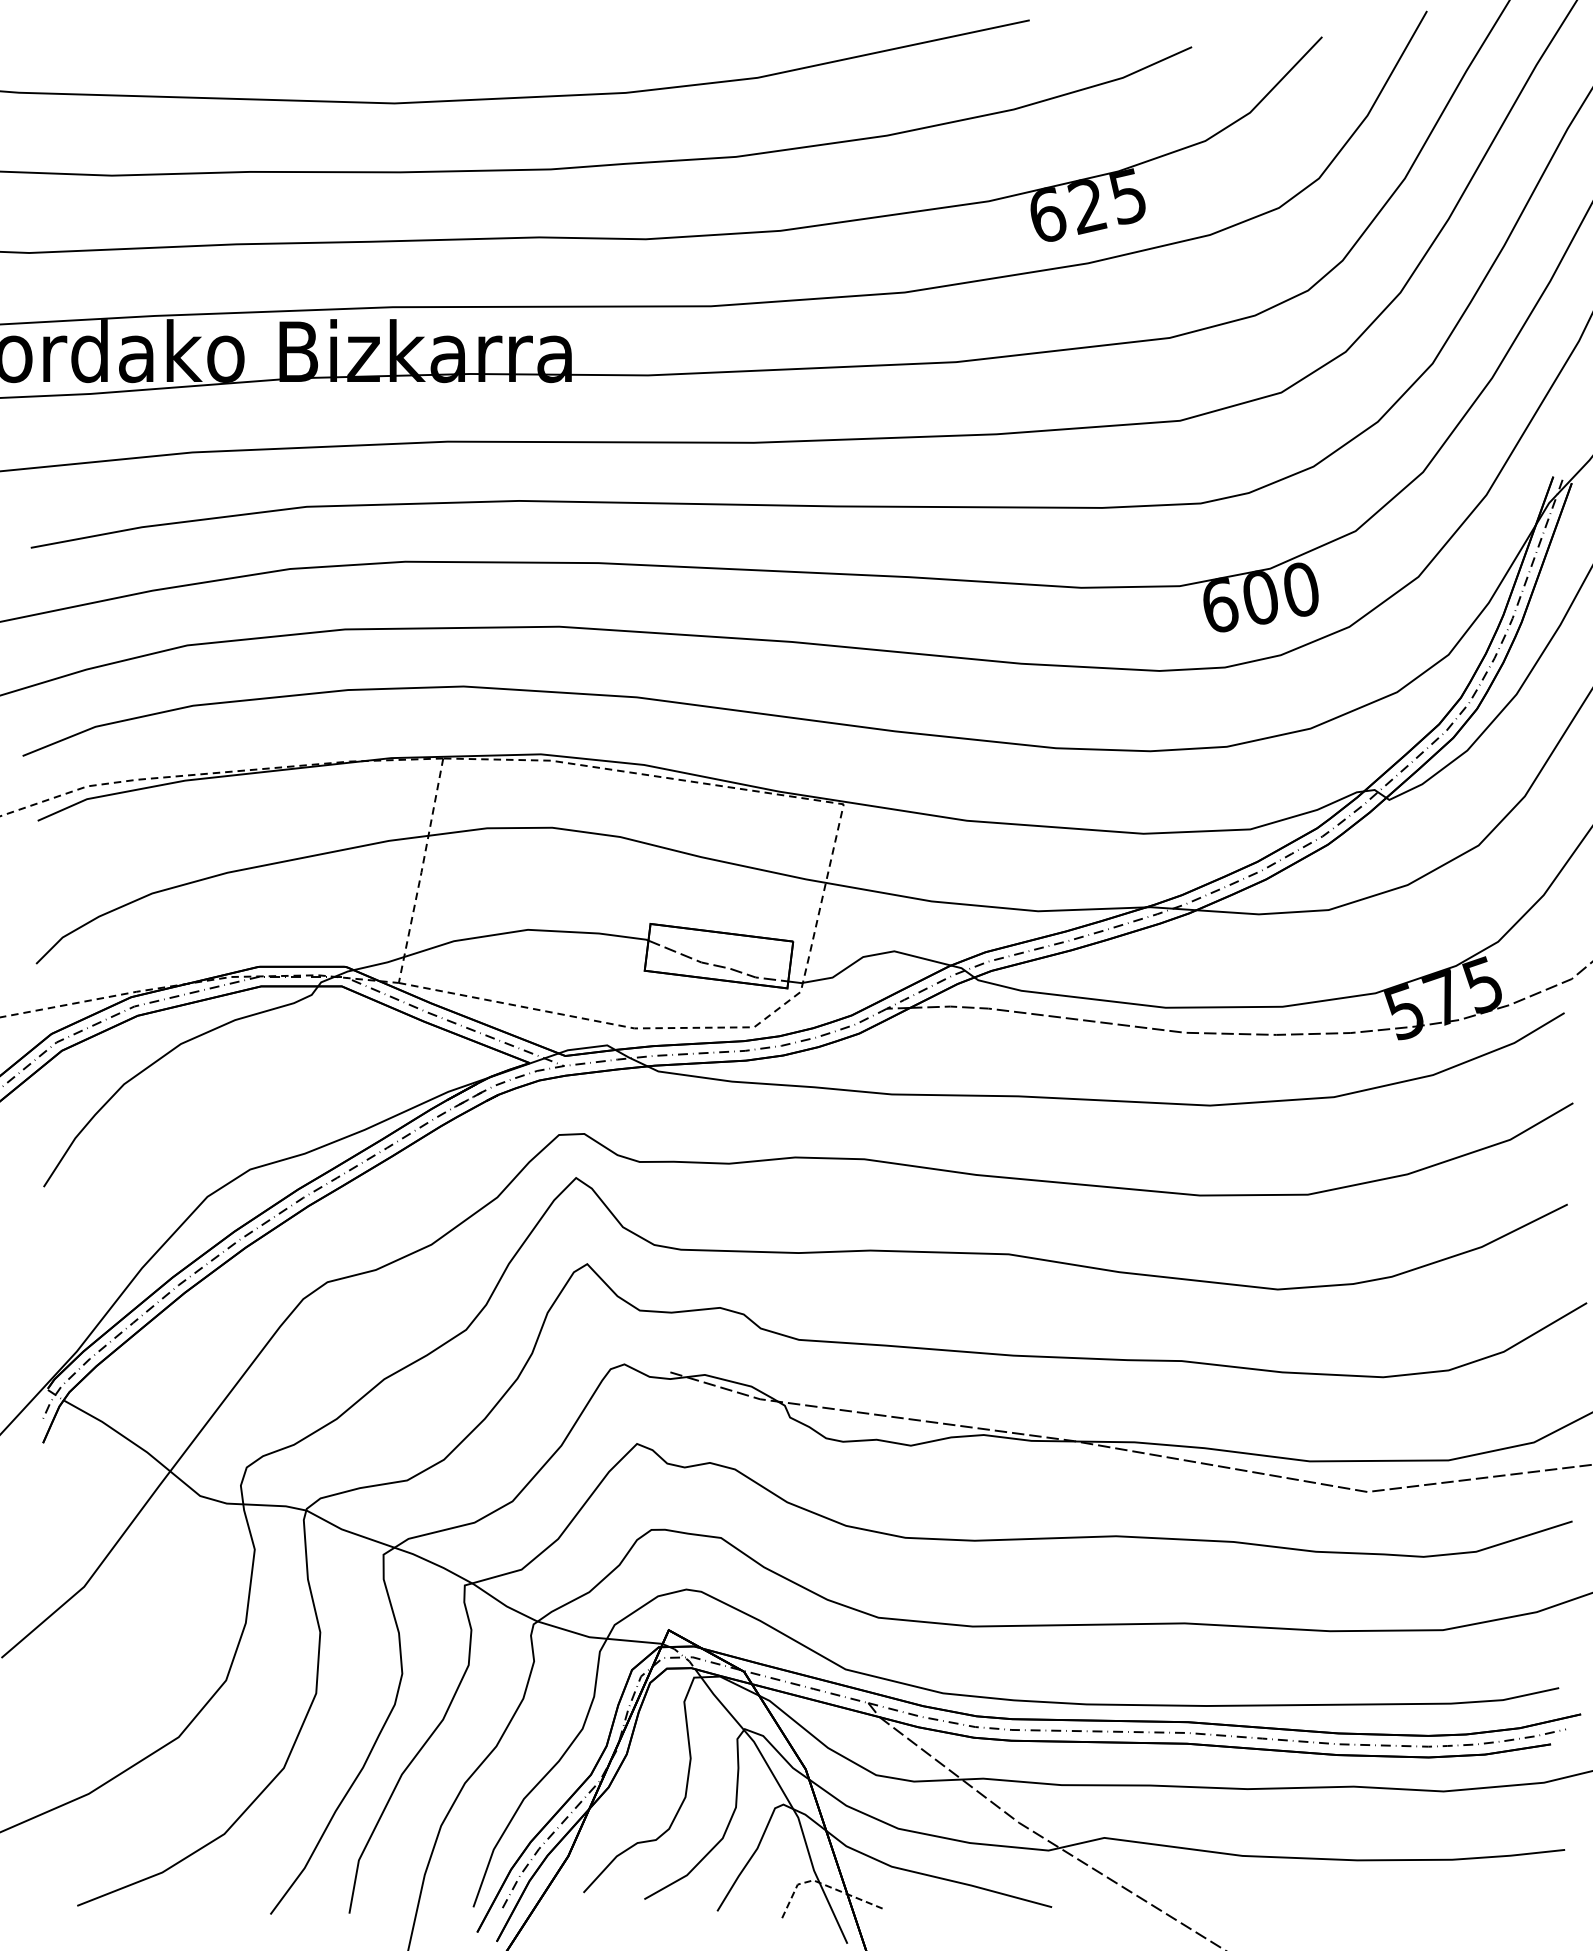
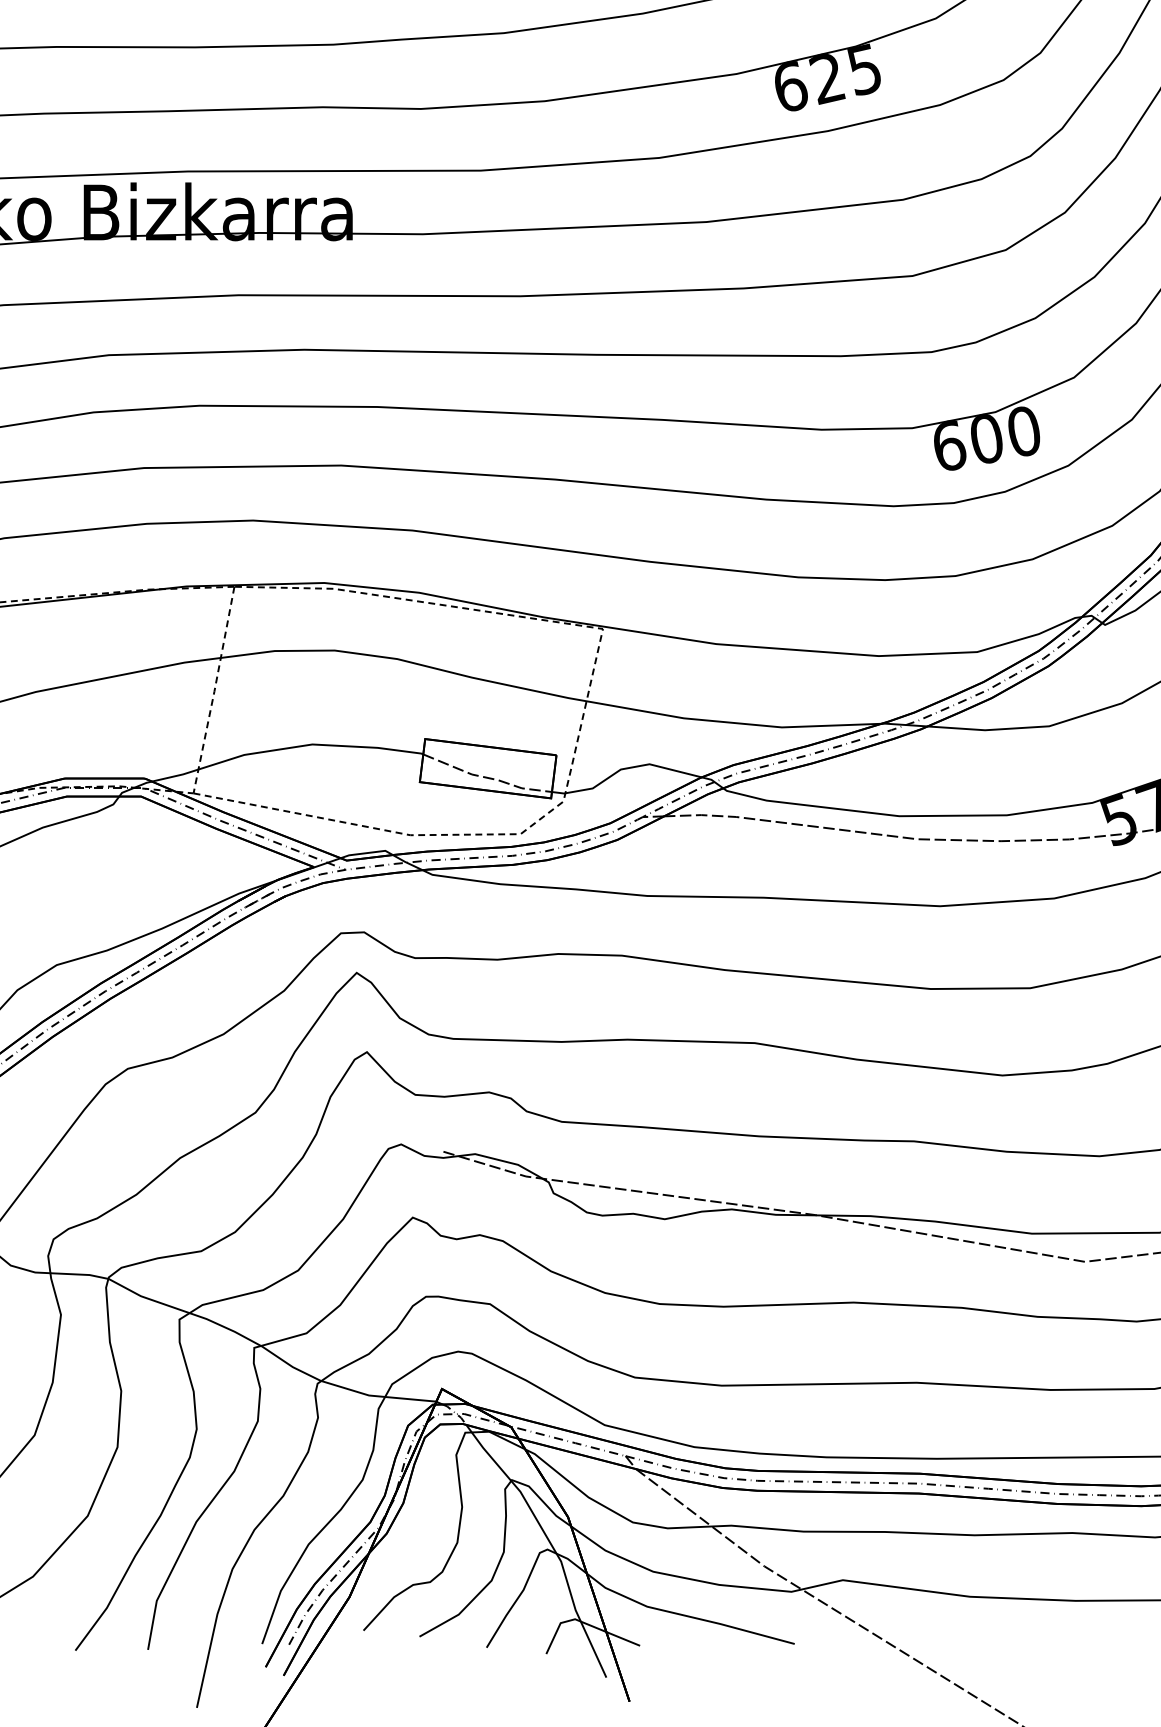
line: (822, 1884) -> (583, 1623), dashed -> solid

